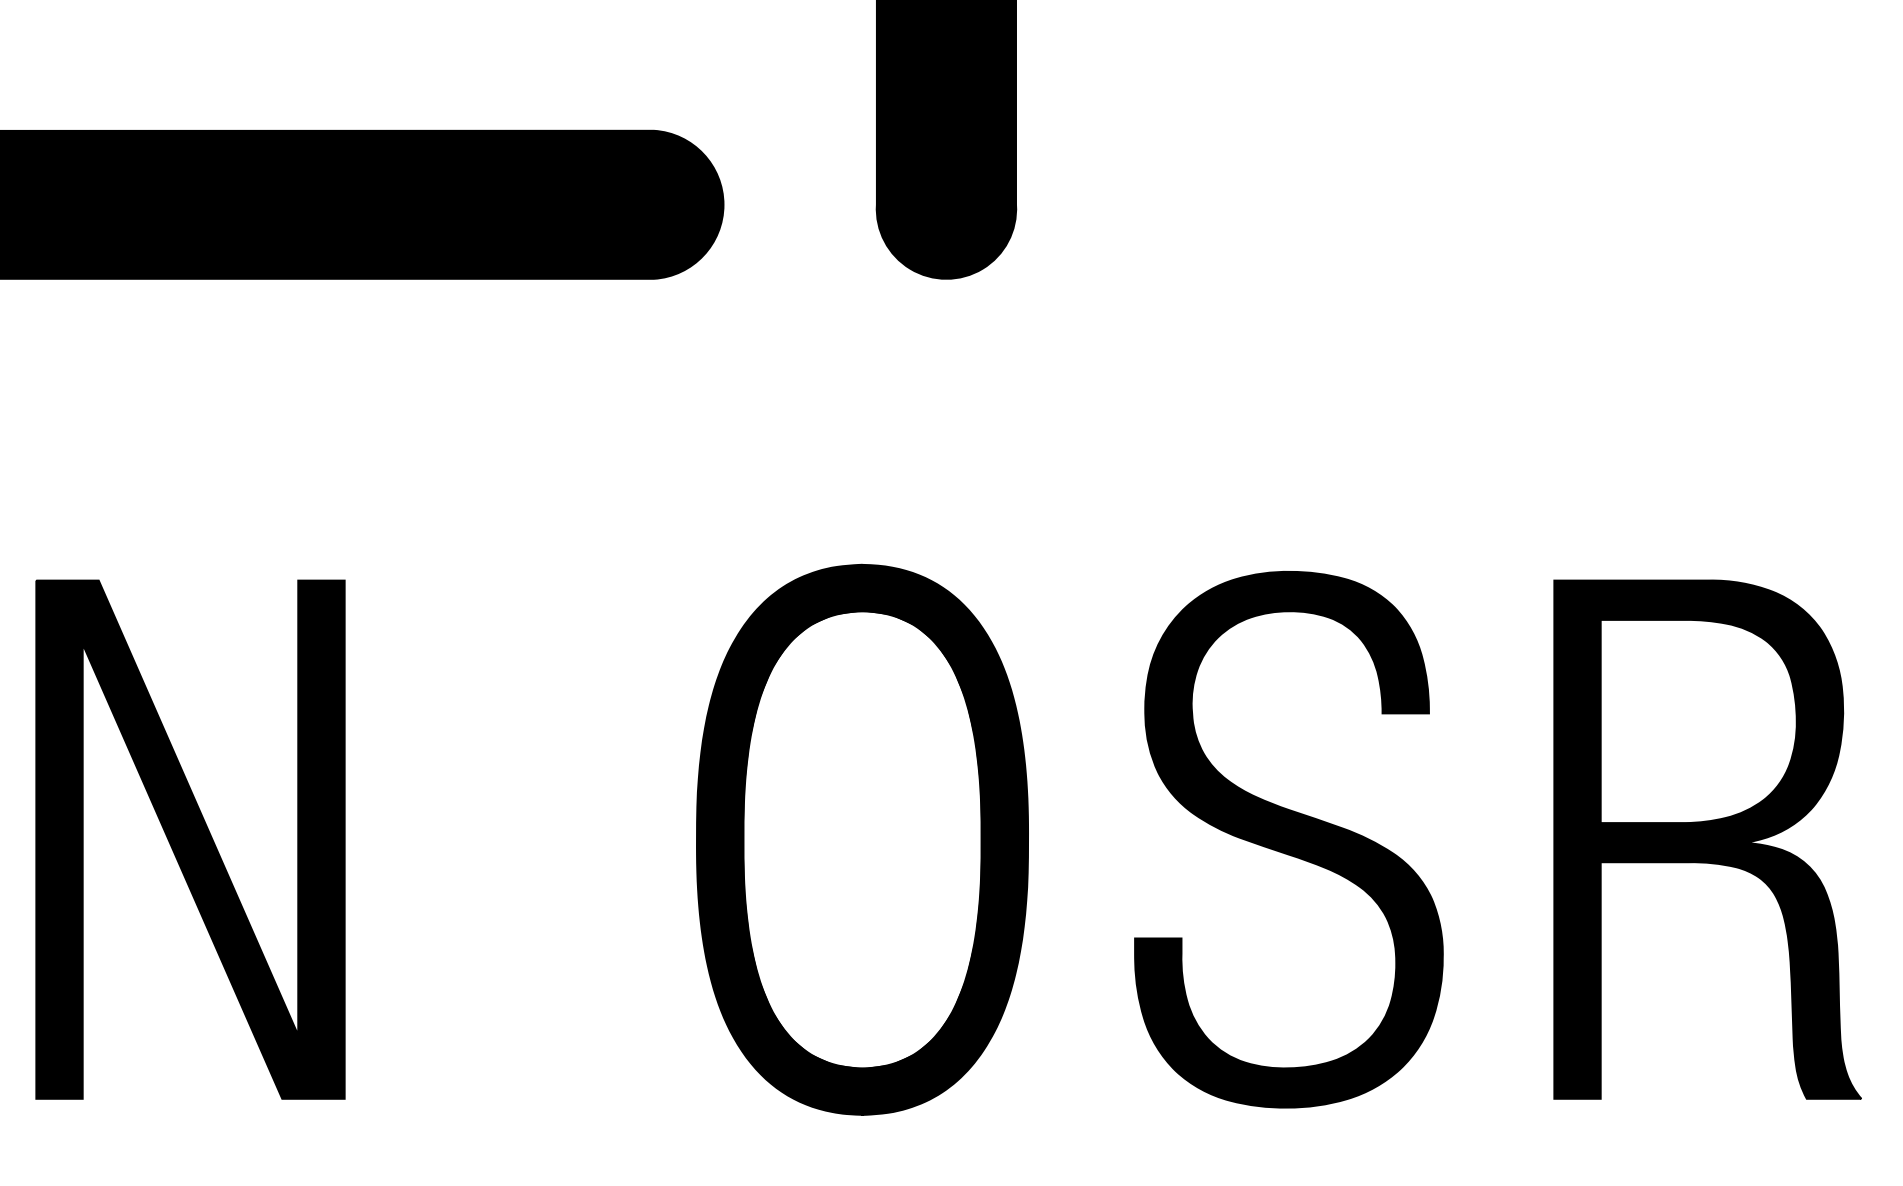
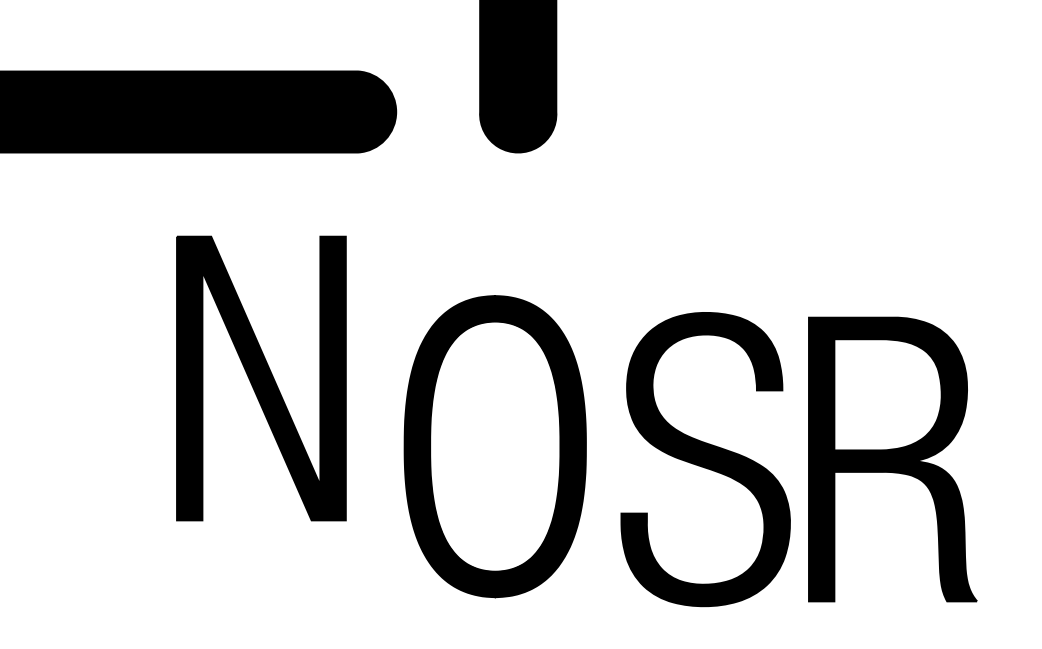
part: (190, 839) -> (261, 378), moved
part: (861, 839) -> (494, 446), moved
part: (1706, 839) -> (892, 459), moved

